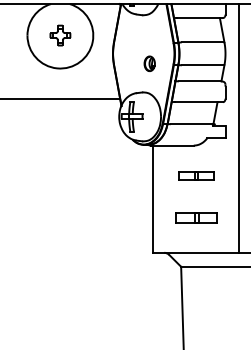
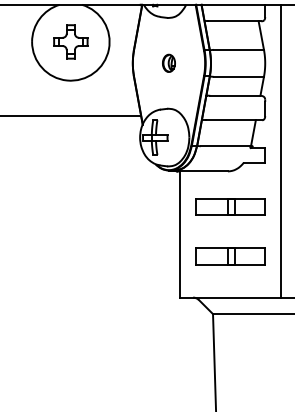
part: (60, 35) -> (70, 41), size x1.43
part: (149, 63) -> (168, 62), moved
part: (196, 175) -> (231, 206), size x1.67
part: (196, 217) -> (231, 256), size x1.43

